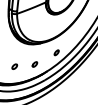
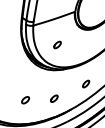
part: (34, 26) -> (56, 44), added

